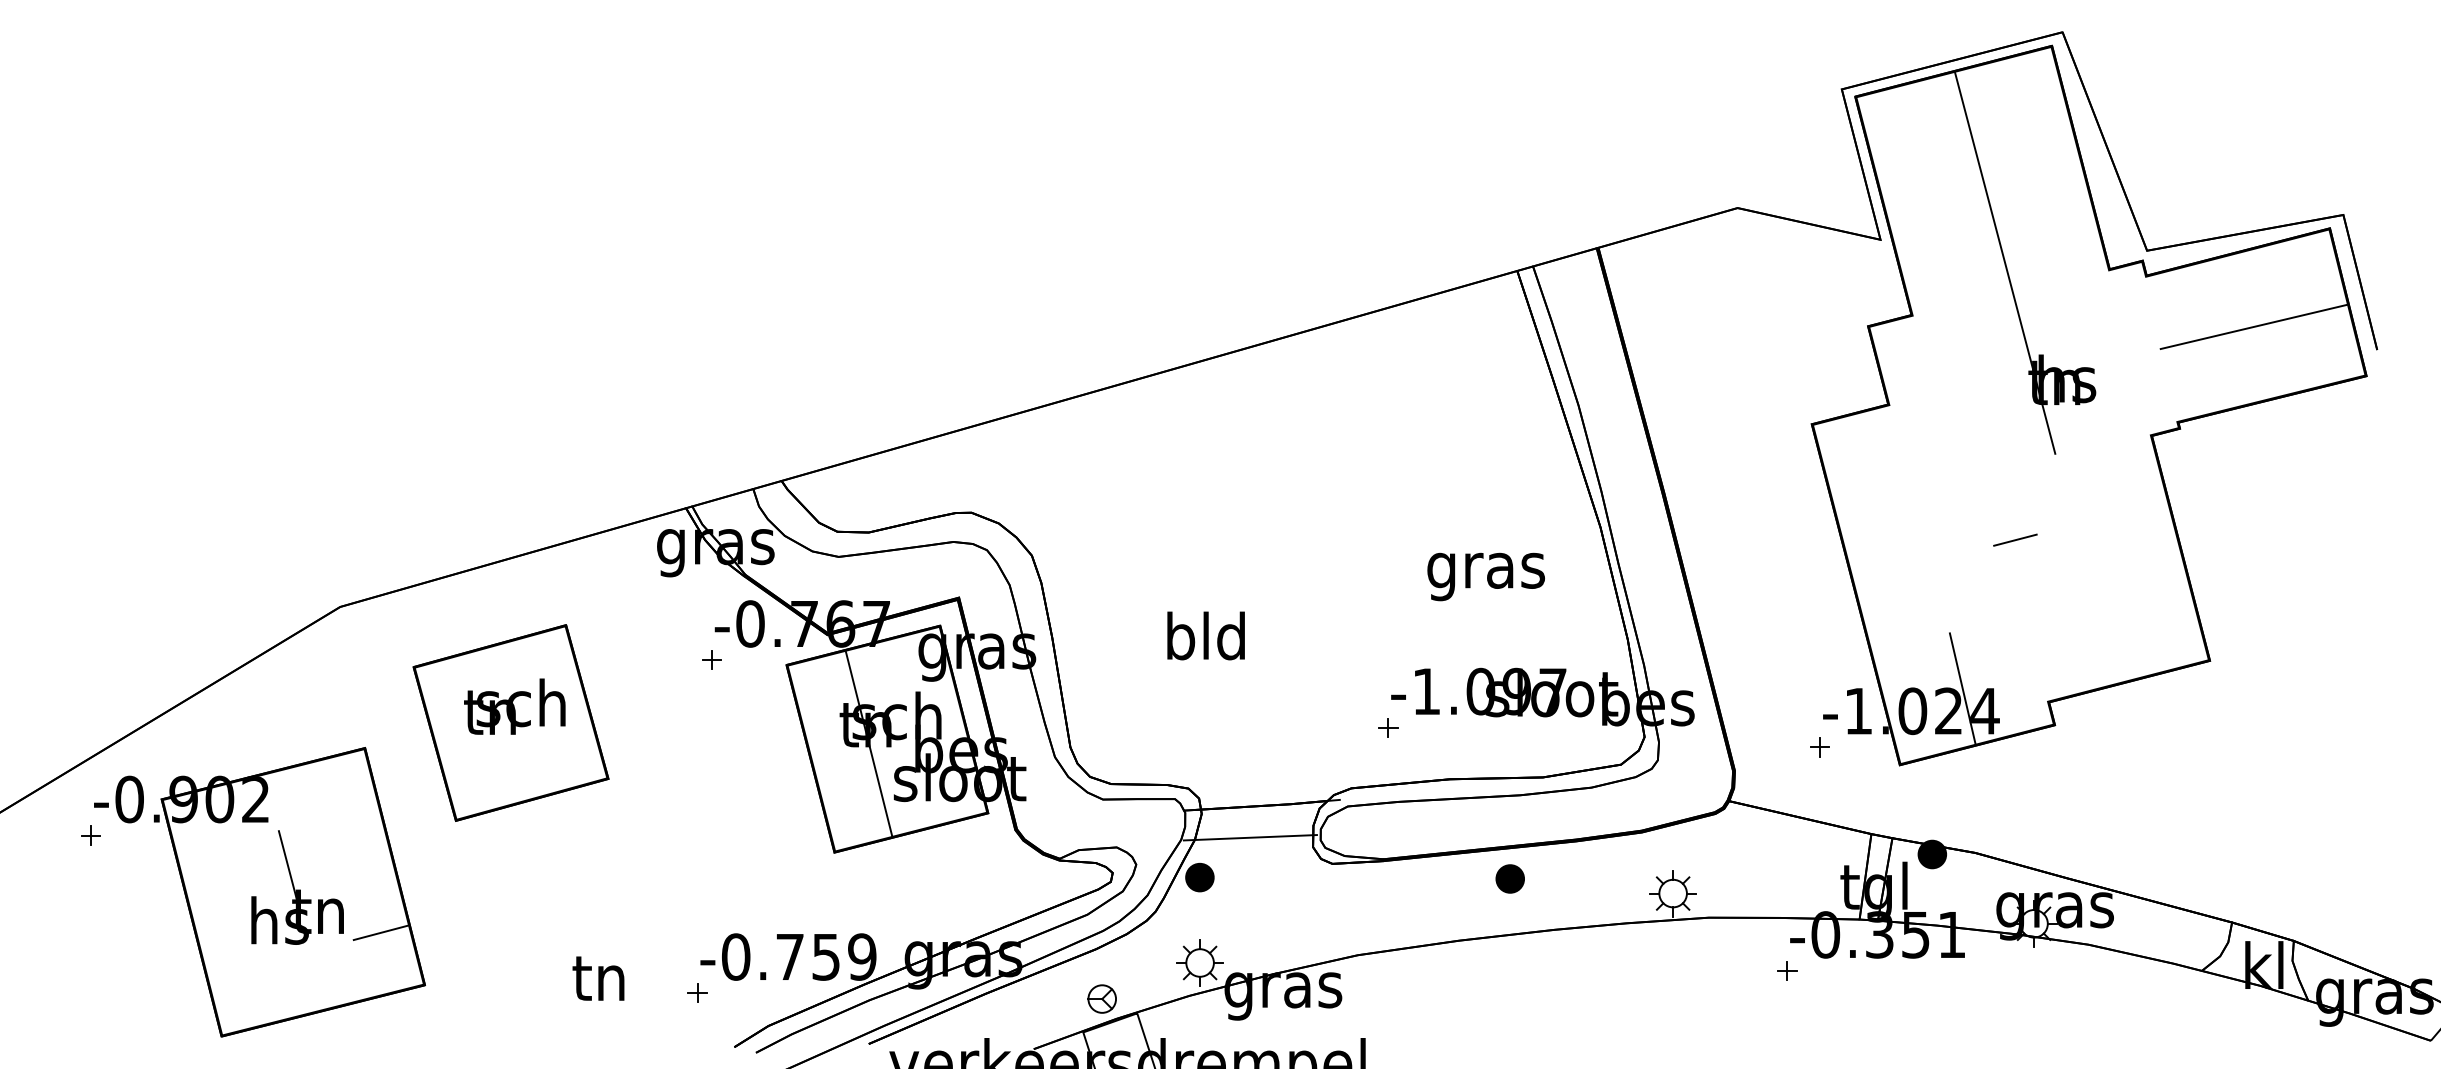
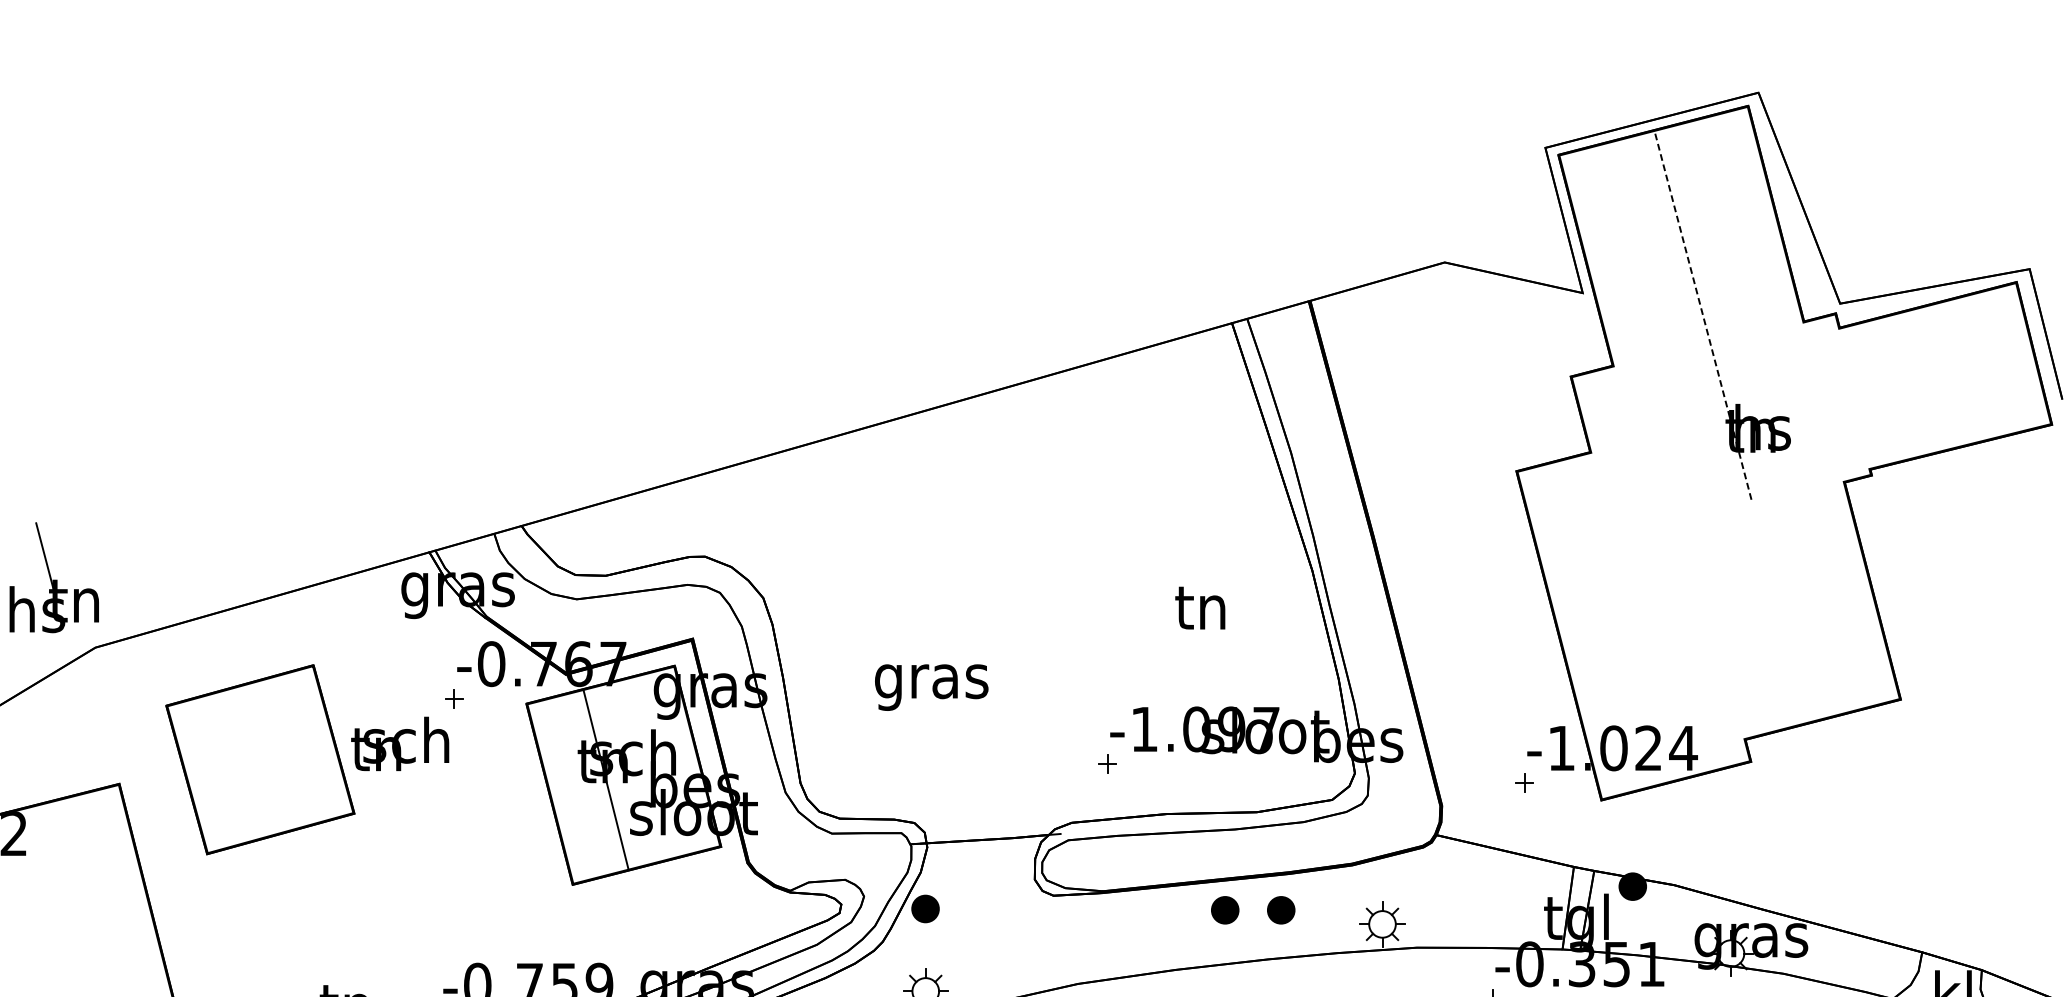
line: (2005, 262) -> (1703, 315), solid -> dashed
line: (2253, 326) -> (1942, 376), removed
line: (2015, 539) -> (1713, 582), removed
text: (1486, 572) -> (1202, 614), gras -> tn
text: (1206, 641) -> (931, 680), bld -> gras
line: (1962, 688) -> (1661, 726), removed
text: (514, 706) -> (399, 743), moved
line: (1249, 837) -> (973, 870), removed
part: (1567, 878) -> (1280, 909), added
part: (297, 887) -> (54, 577), moved
line: (380, 932) -> (134, 961), removed

